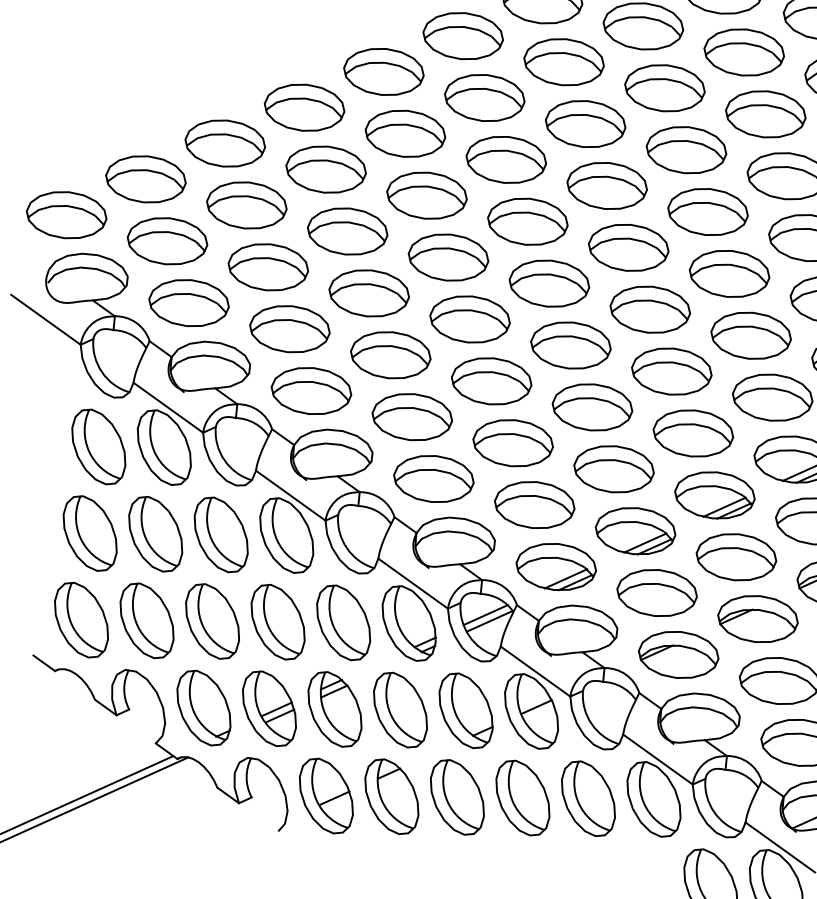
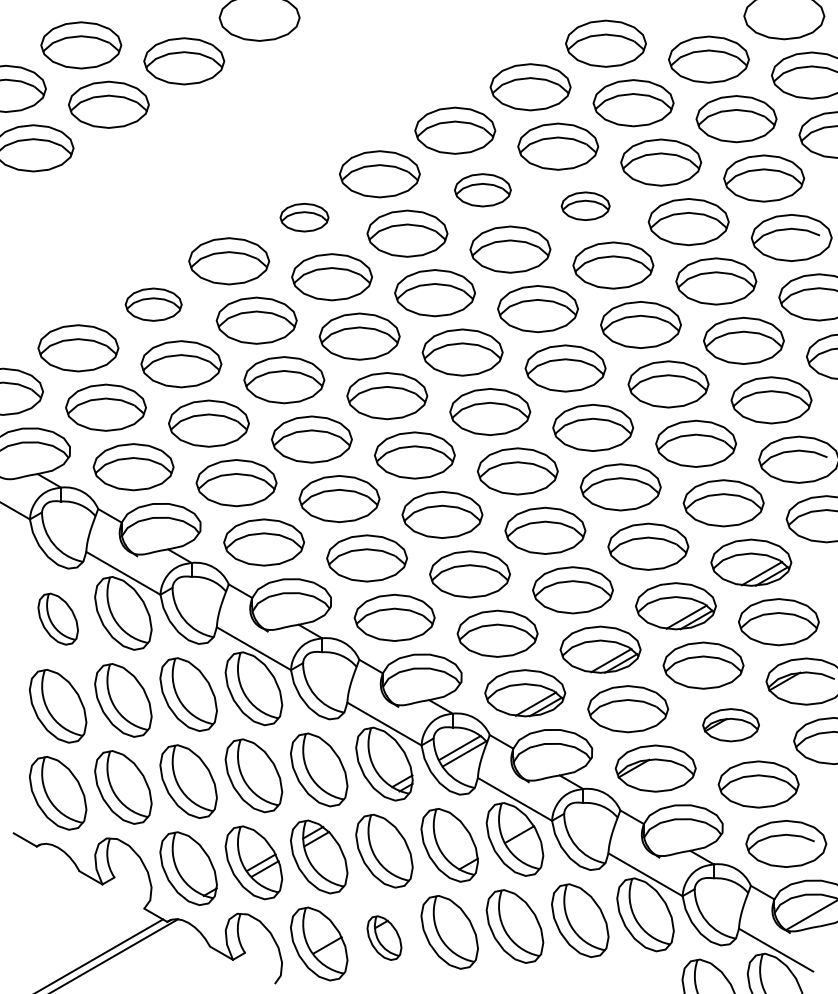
part: (563, 62) -> (482, 190), size x0.7
part: (383, 71) -> (304, 217), size x0.6
part: (664, 88) -> (585, 206), size x0.6
part: (225, 143) -> (153, 304), size x0.7
part: (99, 446) -> (58, 618), size x0.7
part: (757, 619) -> (730, 725), size x0.7
part: (391, 796) -> (384, 937), size x0.6

